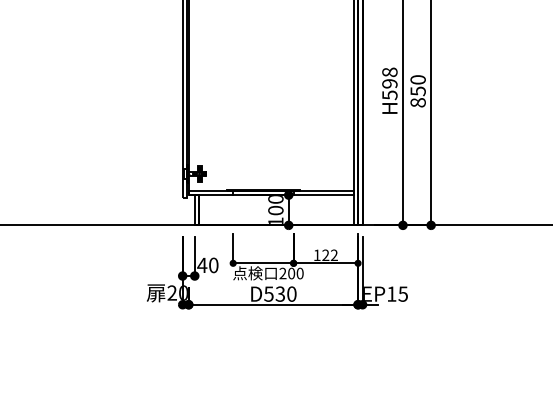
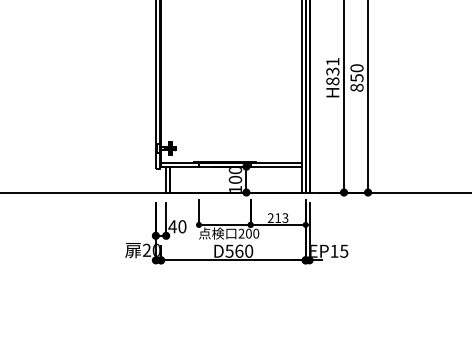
text: (389, 83) -> (332, 71), H598 -> H831
text: (325, 255) -> (277, 218), 122 -> 213
text: (280, 293) -> (239, 250), D530 -> D560

